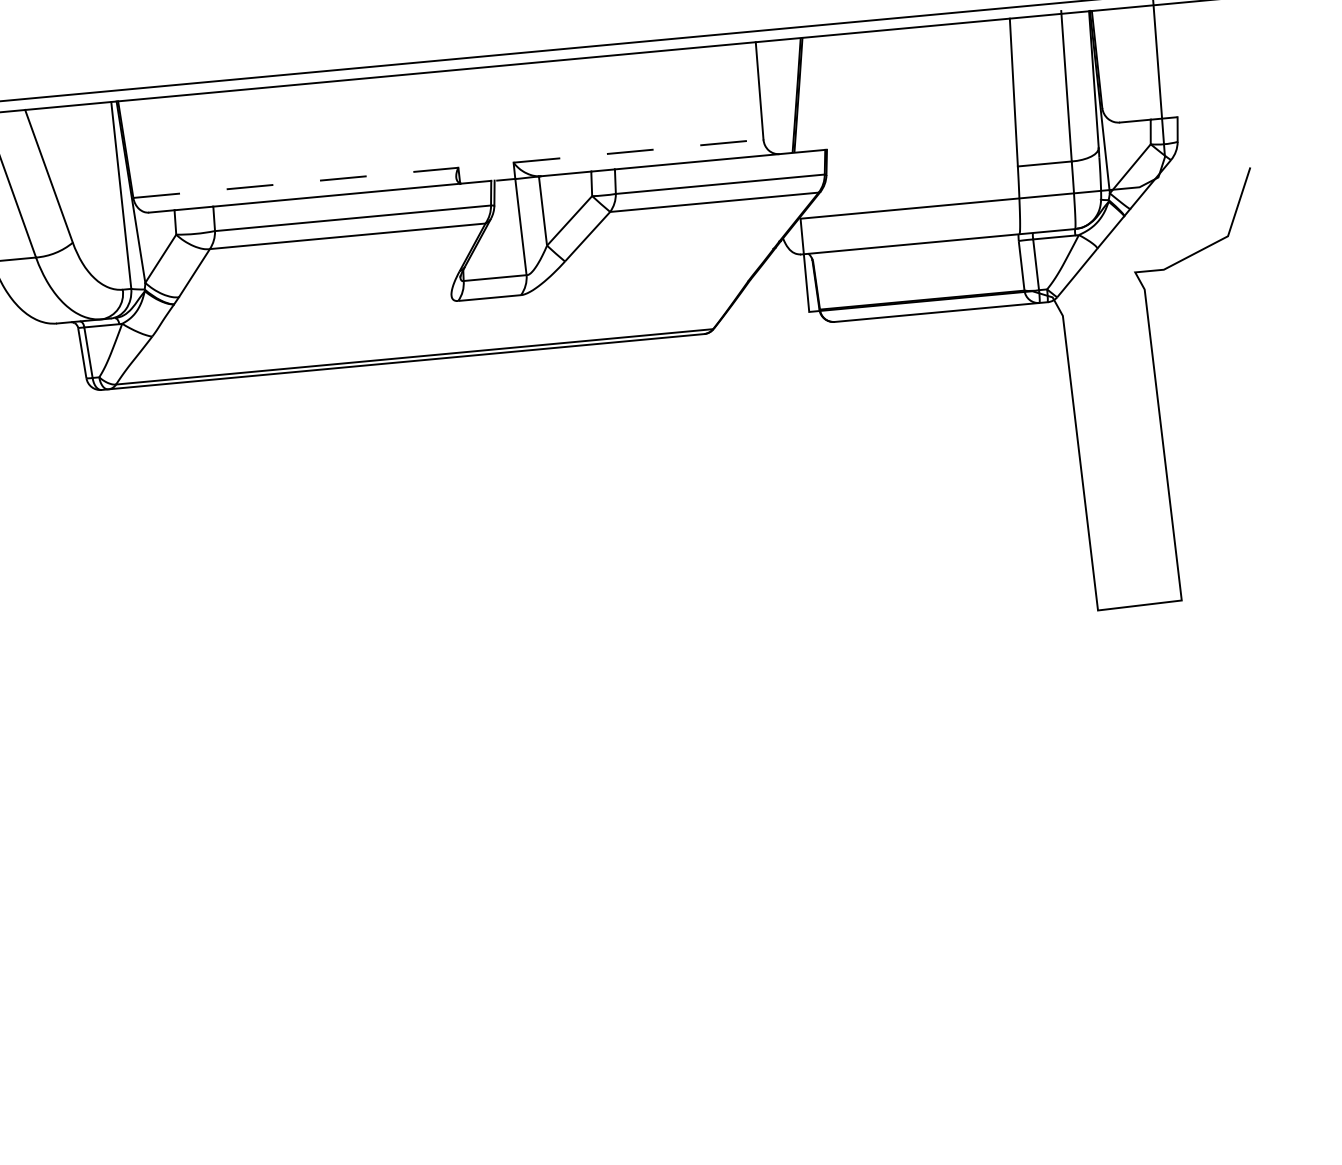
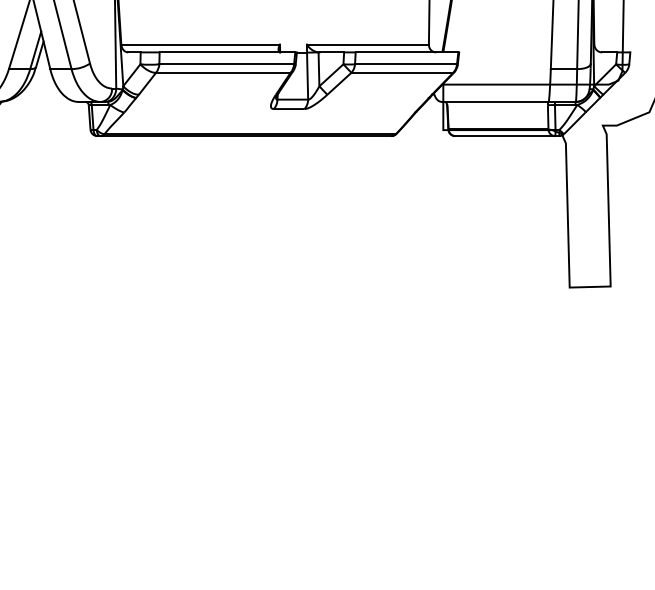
line: (637, 150) -> (367, 44), dashed -> solid
line: (297, 182) -> (201, 44), dashed -> solid

